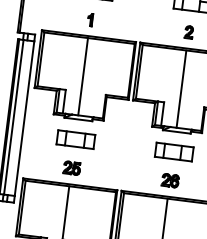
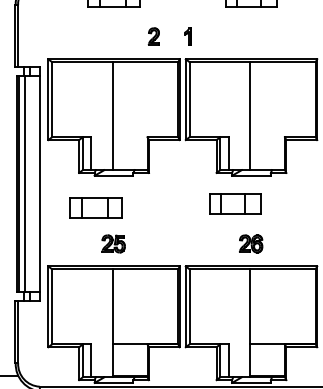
part: (89, 19) -> (187, 36), moved
part: (188, 32) -> (153, 36), moved
part: (75, 139) -> (95, 207), moved
part: (174, 151) -> (235, 203), moved

